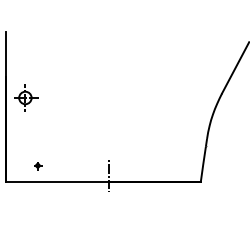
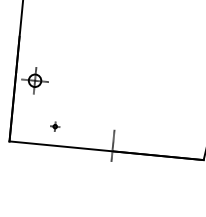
part: (26, 97) -> (36, 80), moved
part: (38, 166) -> (55, 127), moved

